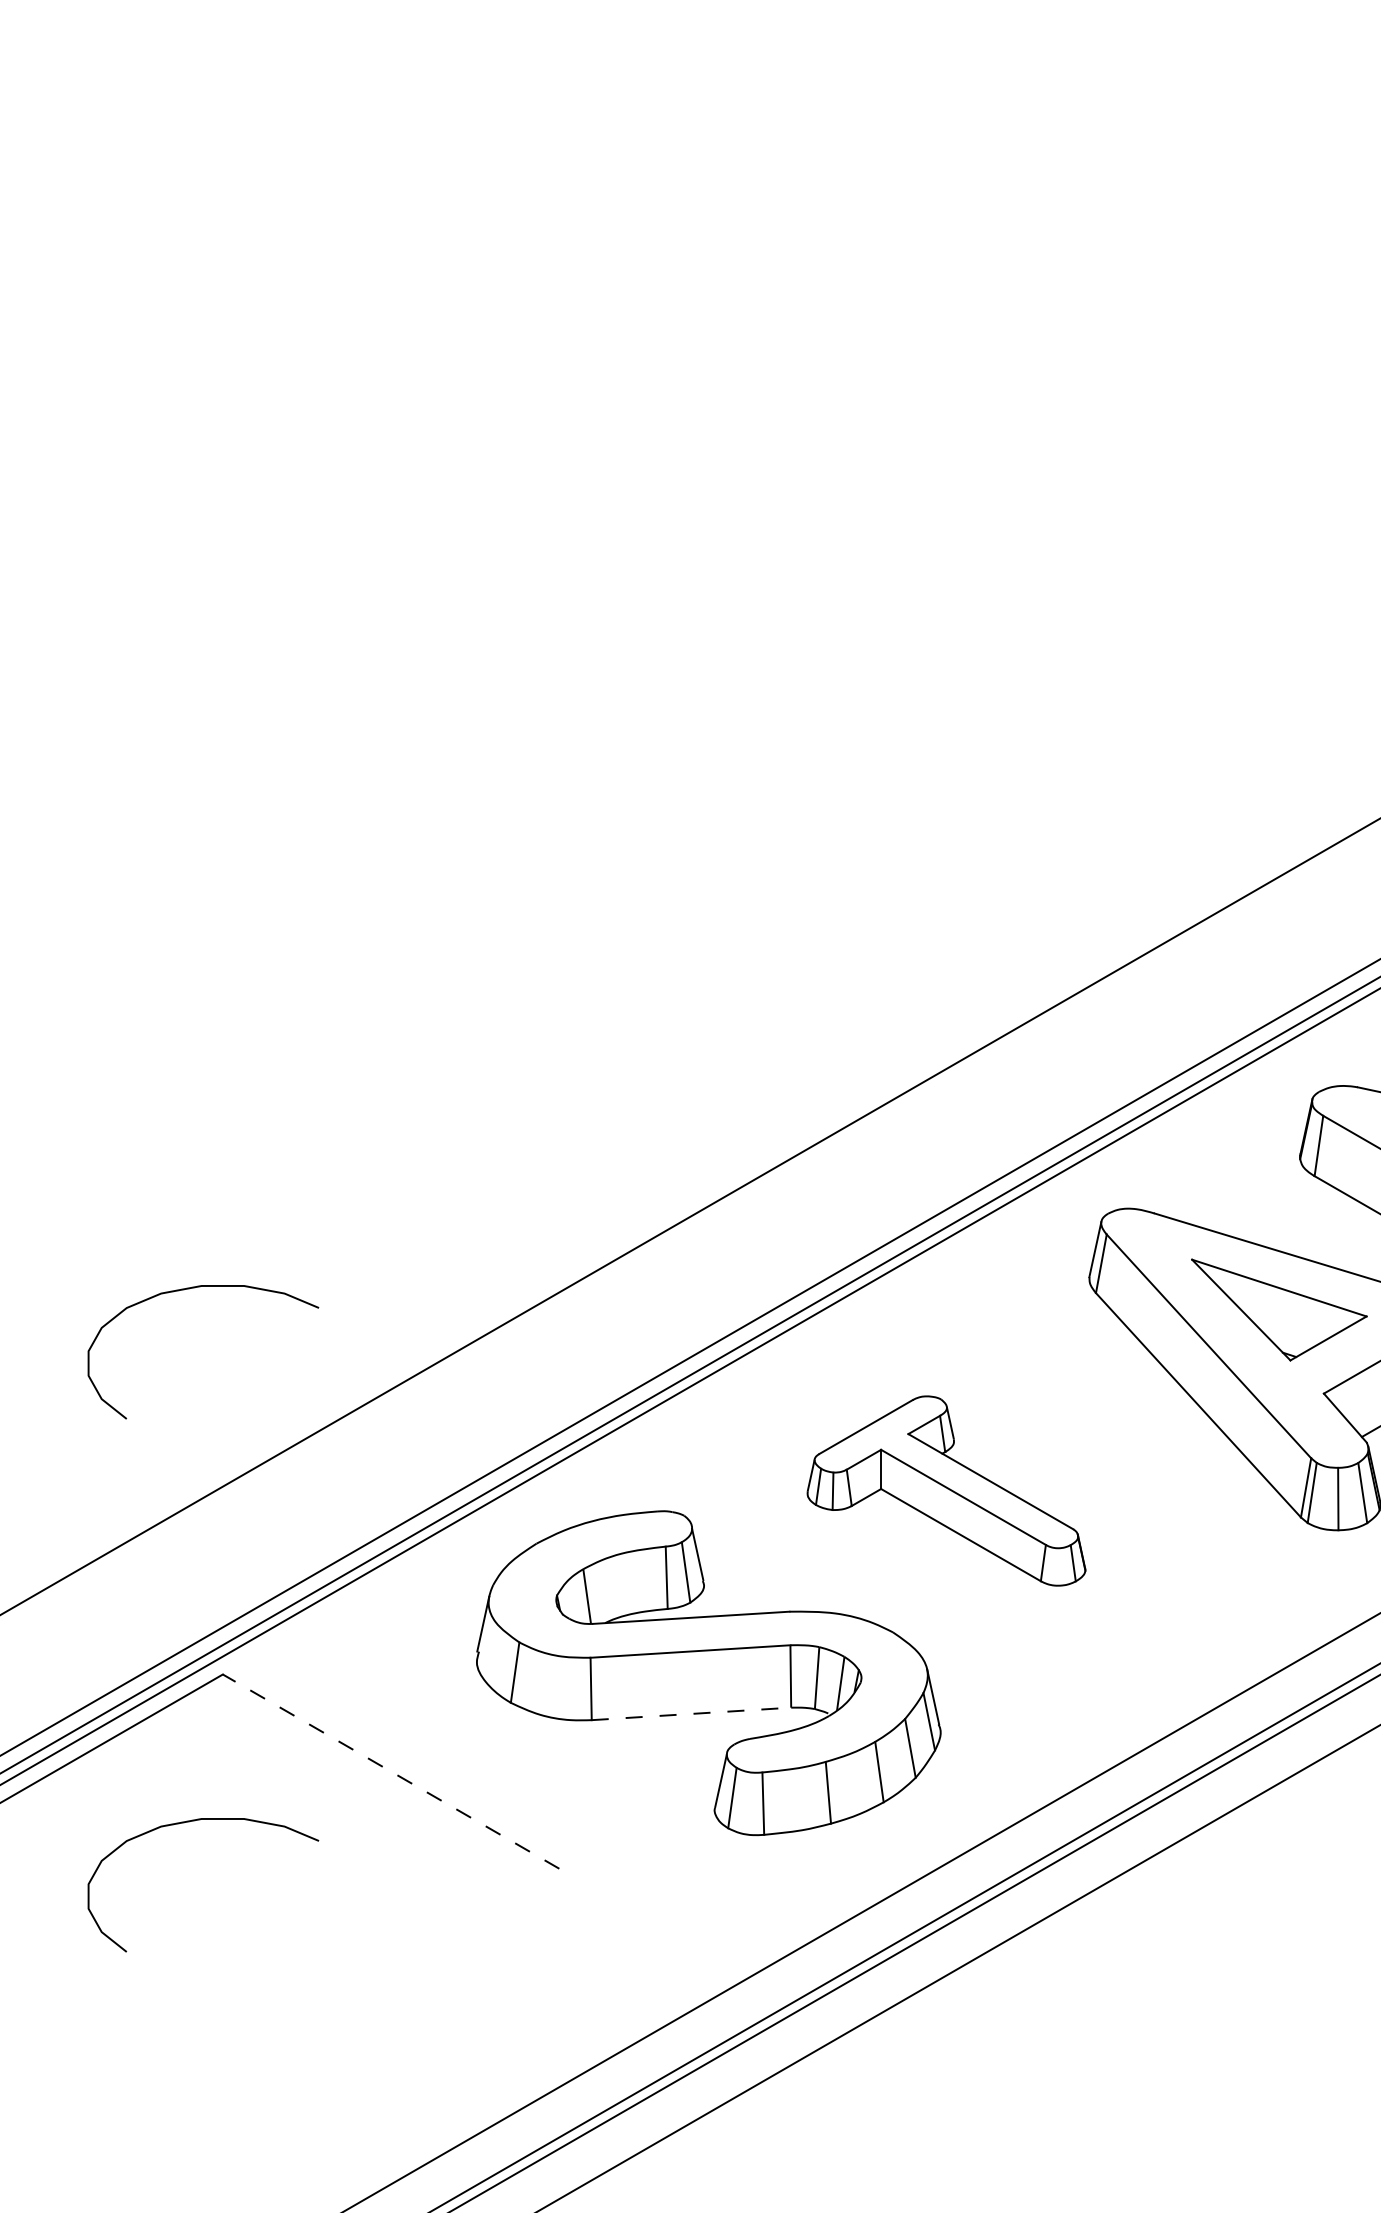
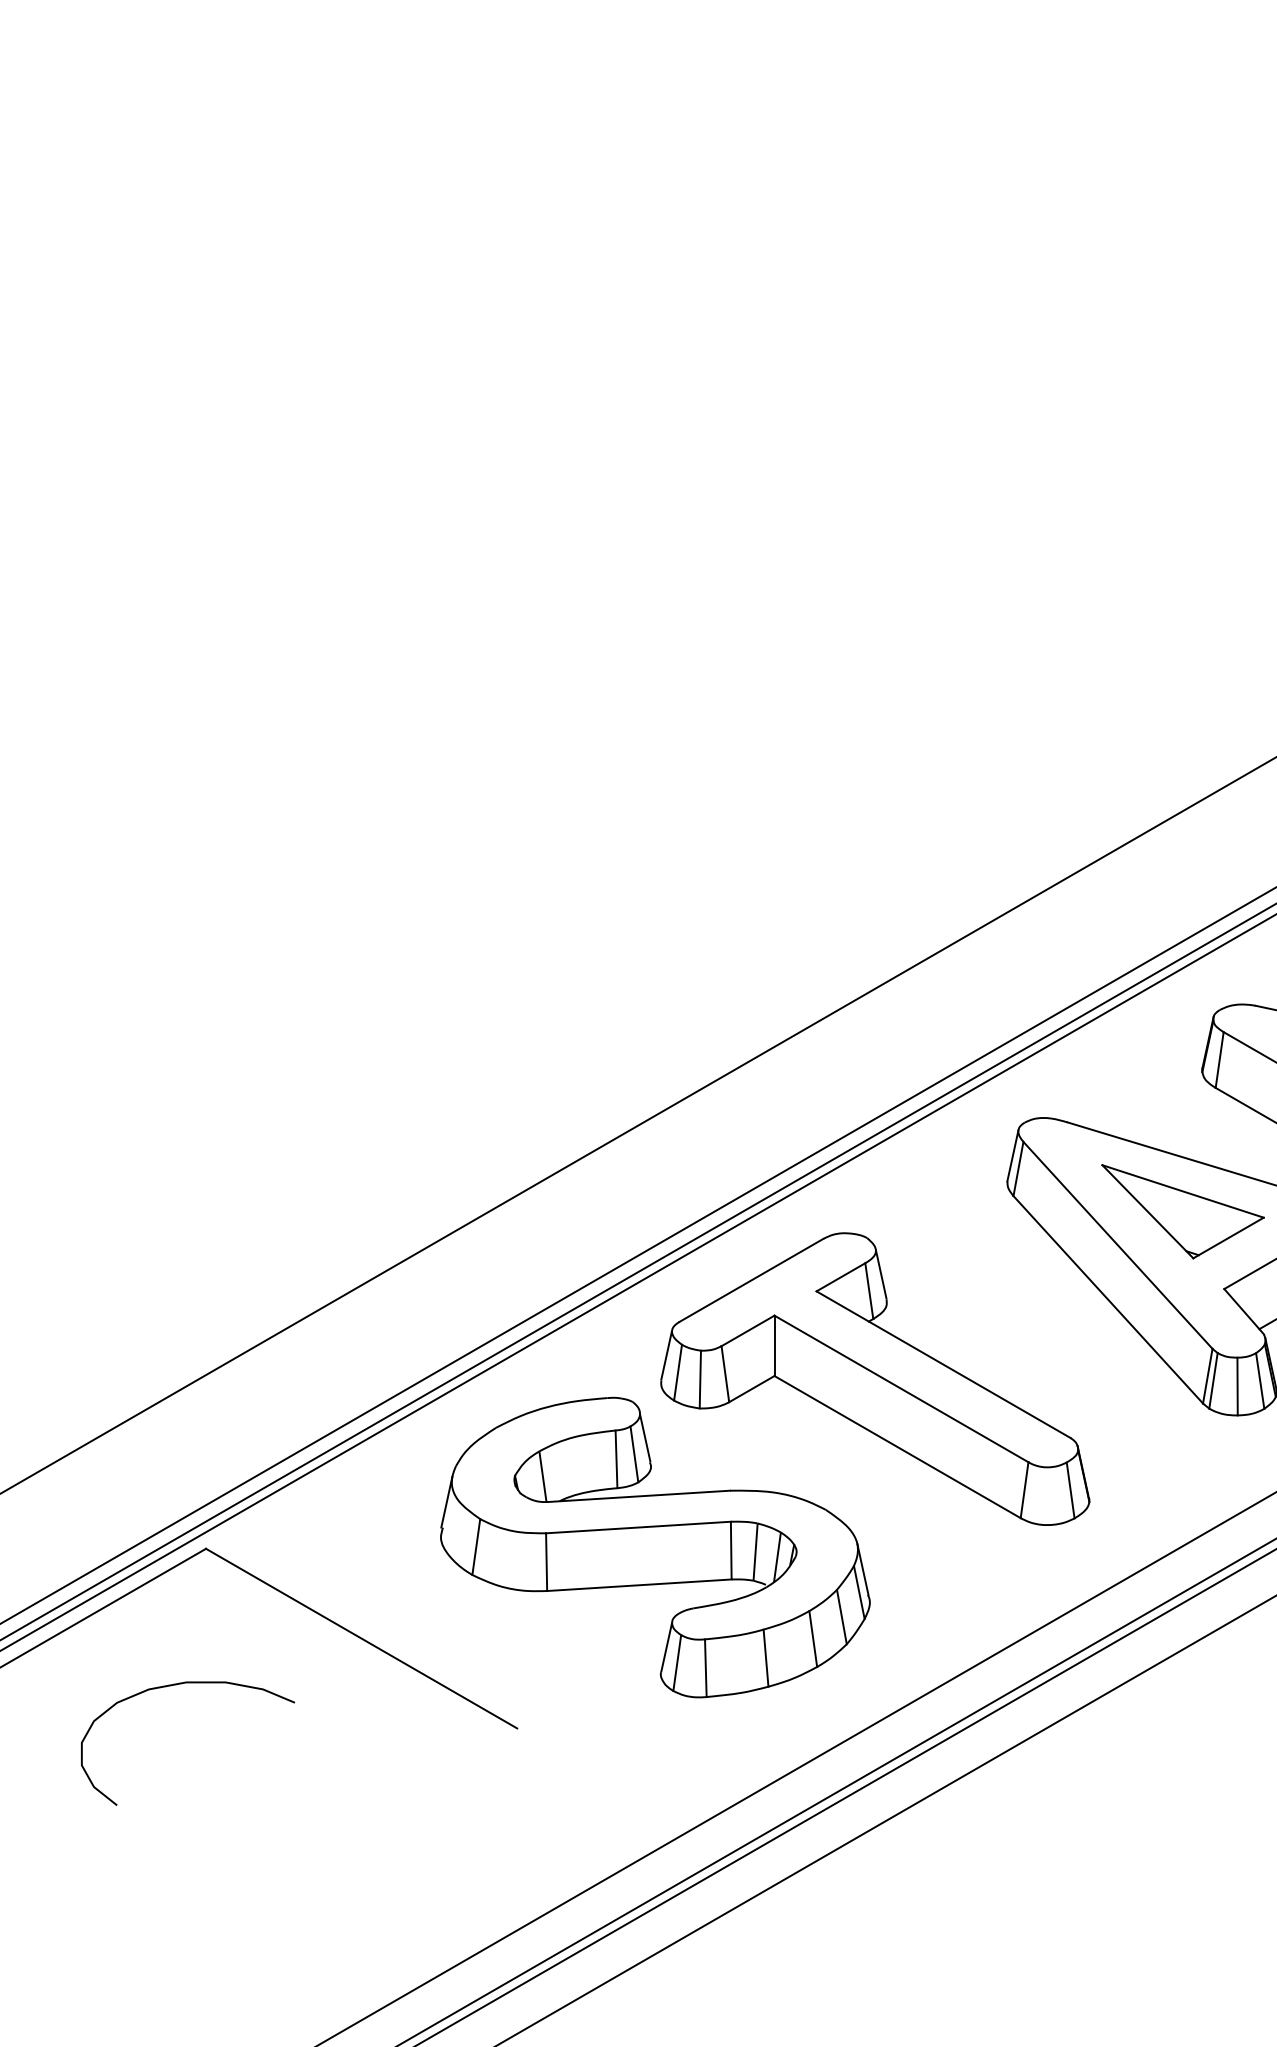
curve: (189, 1289) -> (175, 1192), removed
part: (946, 1490) -> (875, 1378), size x1.67
line: (691, 1713) -> (639, 1584), dashed -> solid
line: (390, 1771) -> (361, 1638), dashed -> solid

